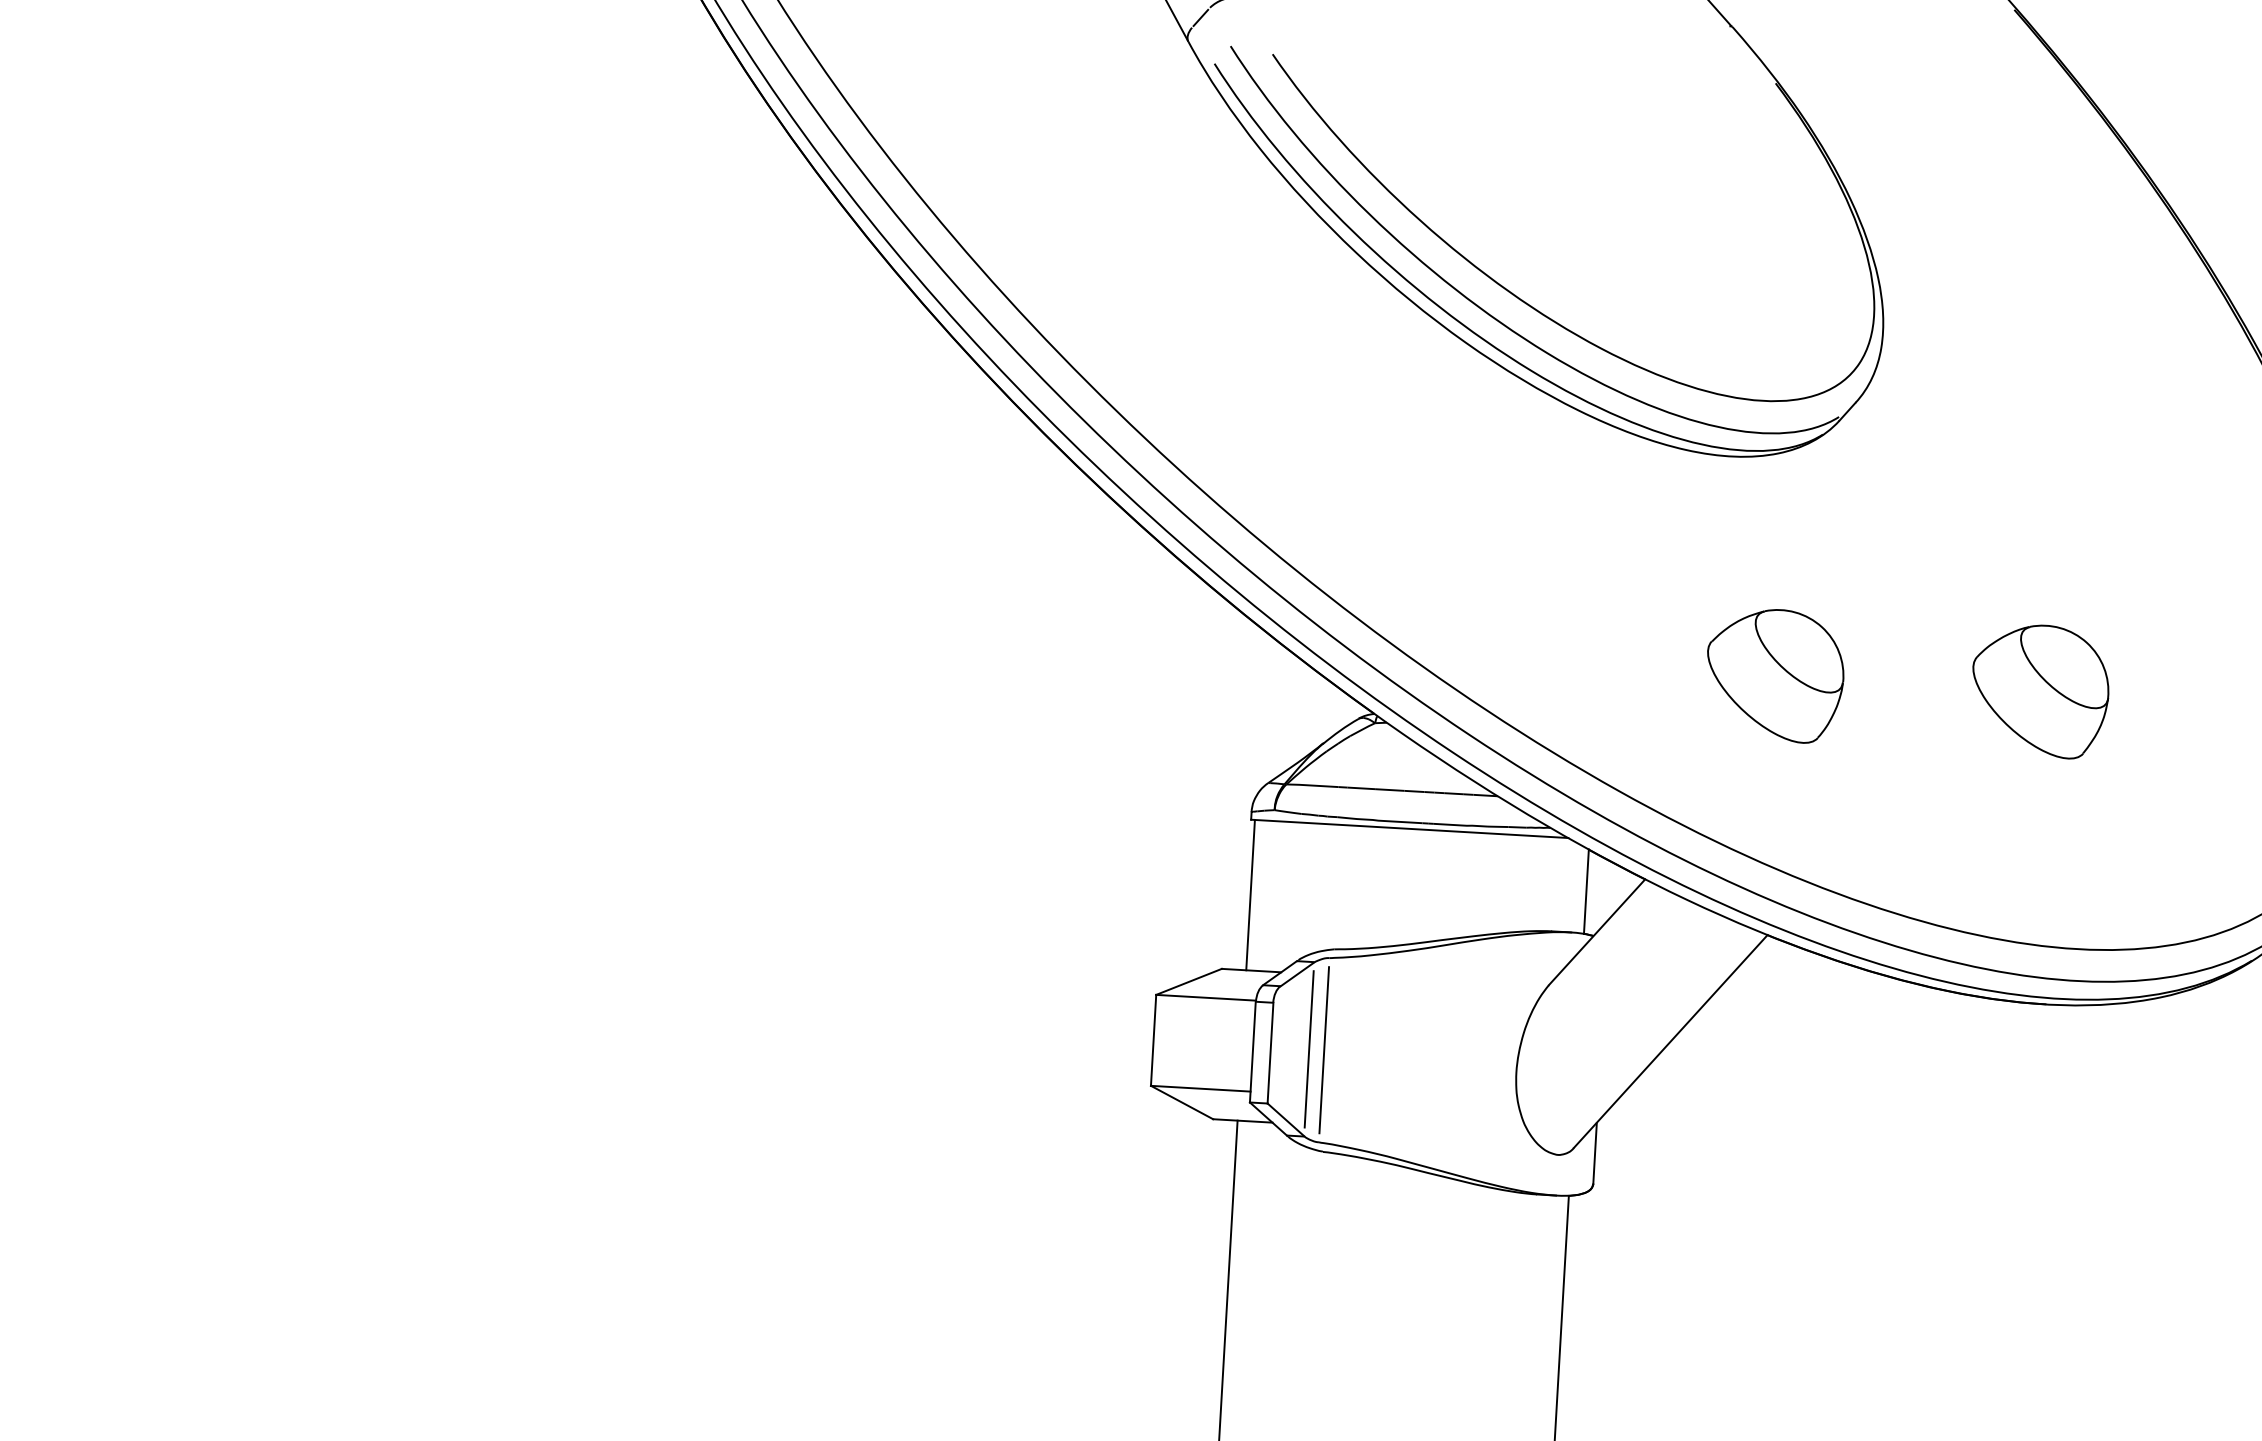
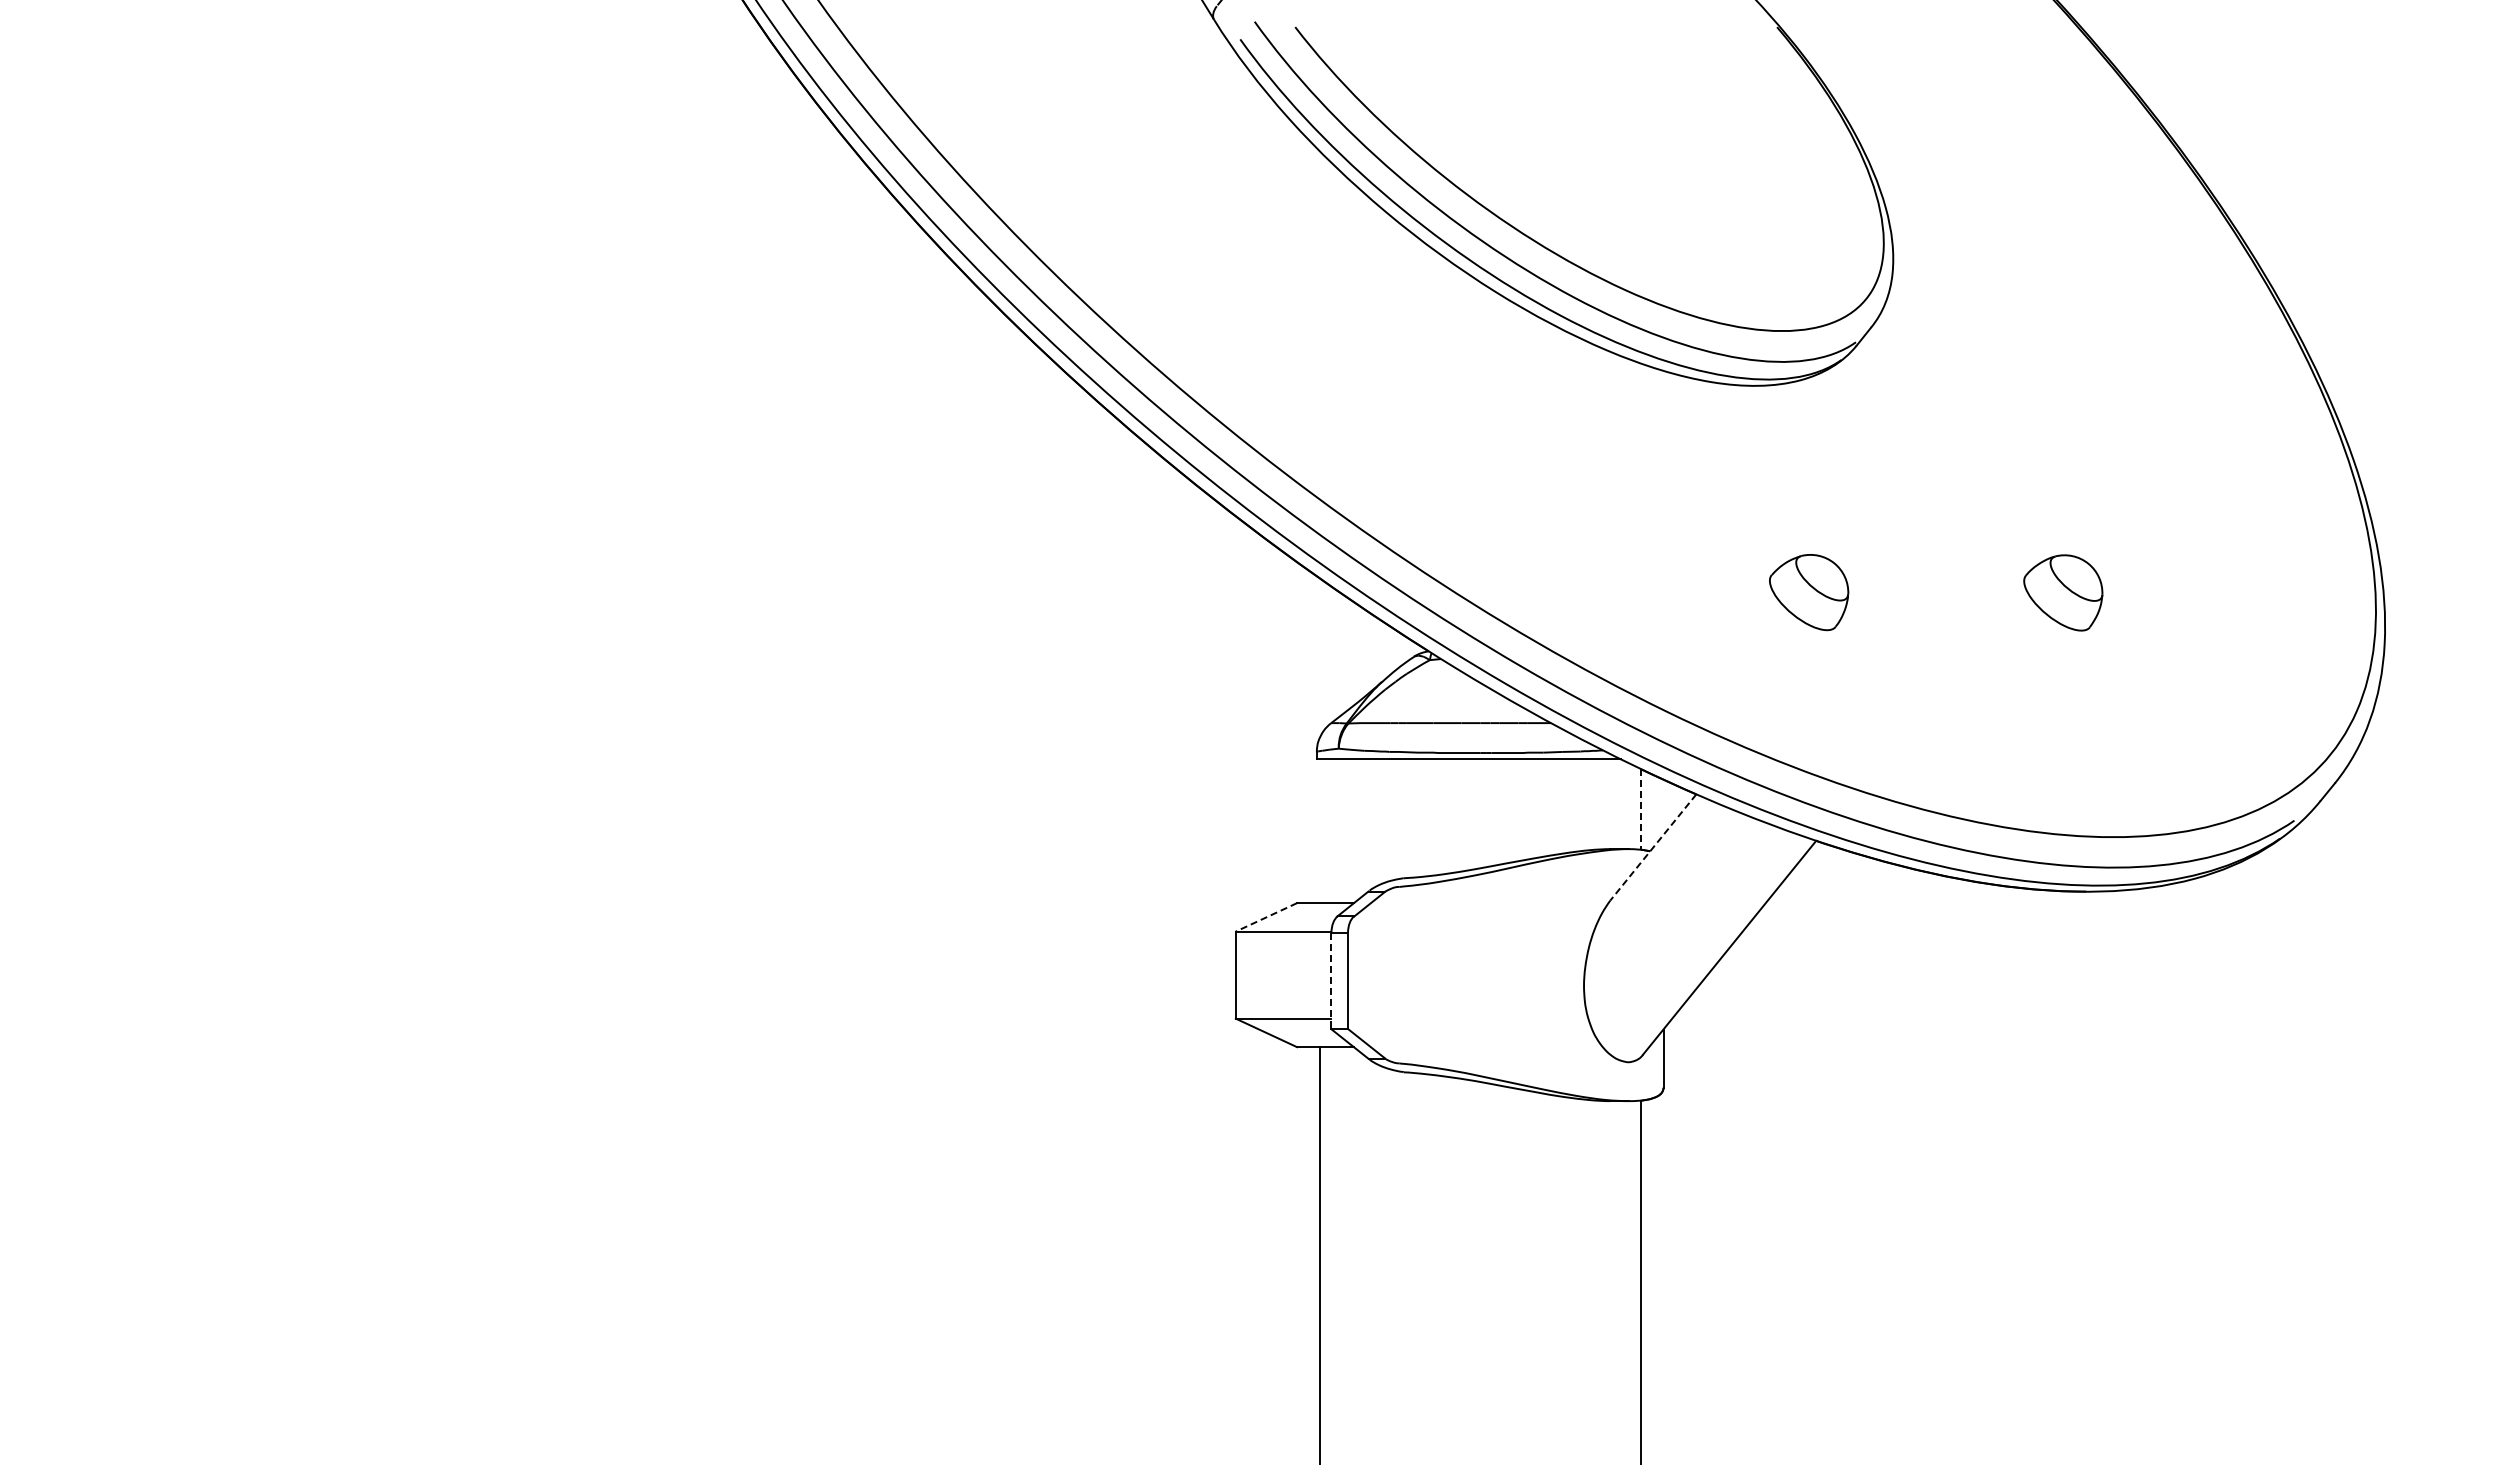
part: (1774, 675) -> (1808, 592), size x0.6
part: (2040, 690) -> (2063, 592), size x0.6
line: (1585, 891) -> (1640, 809), solid -> dashed
line: (1250, 895) -> (1320, 831), removed
line: (1596, 932) -> (1652, 847), solid -> dashed
line: (1189, 982) -> (1266, 917), solid -> dashed
line: (1308, 1049) -> (1384, 975), removed
line: (1324, 1049) -> (1399, 974), removed
line: (1253, 1052) -> (1331, 981), solid -> dashed

